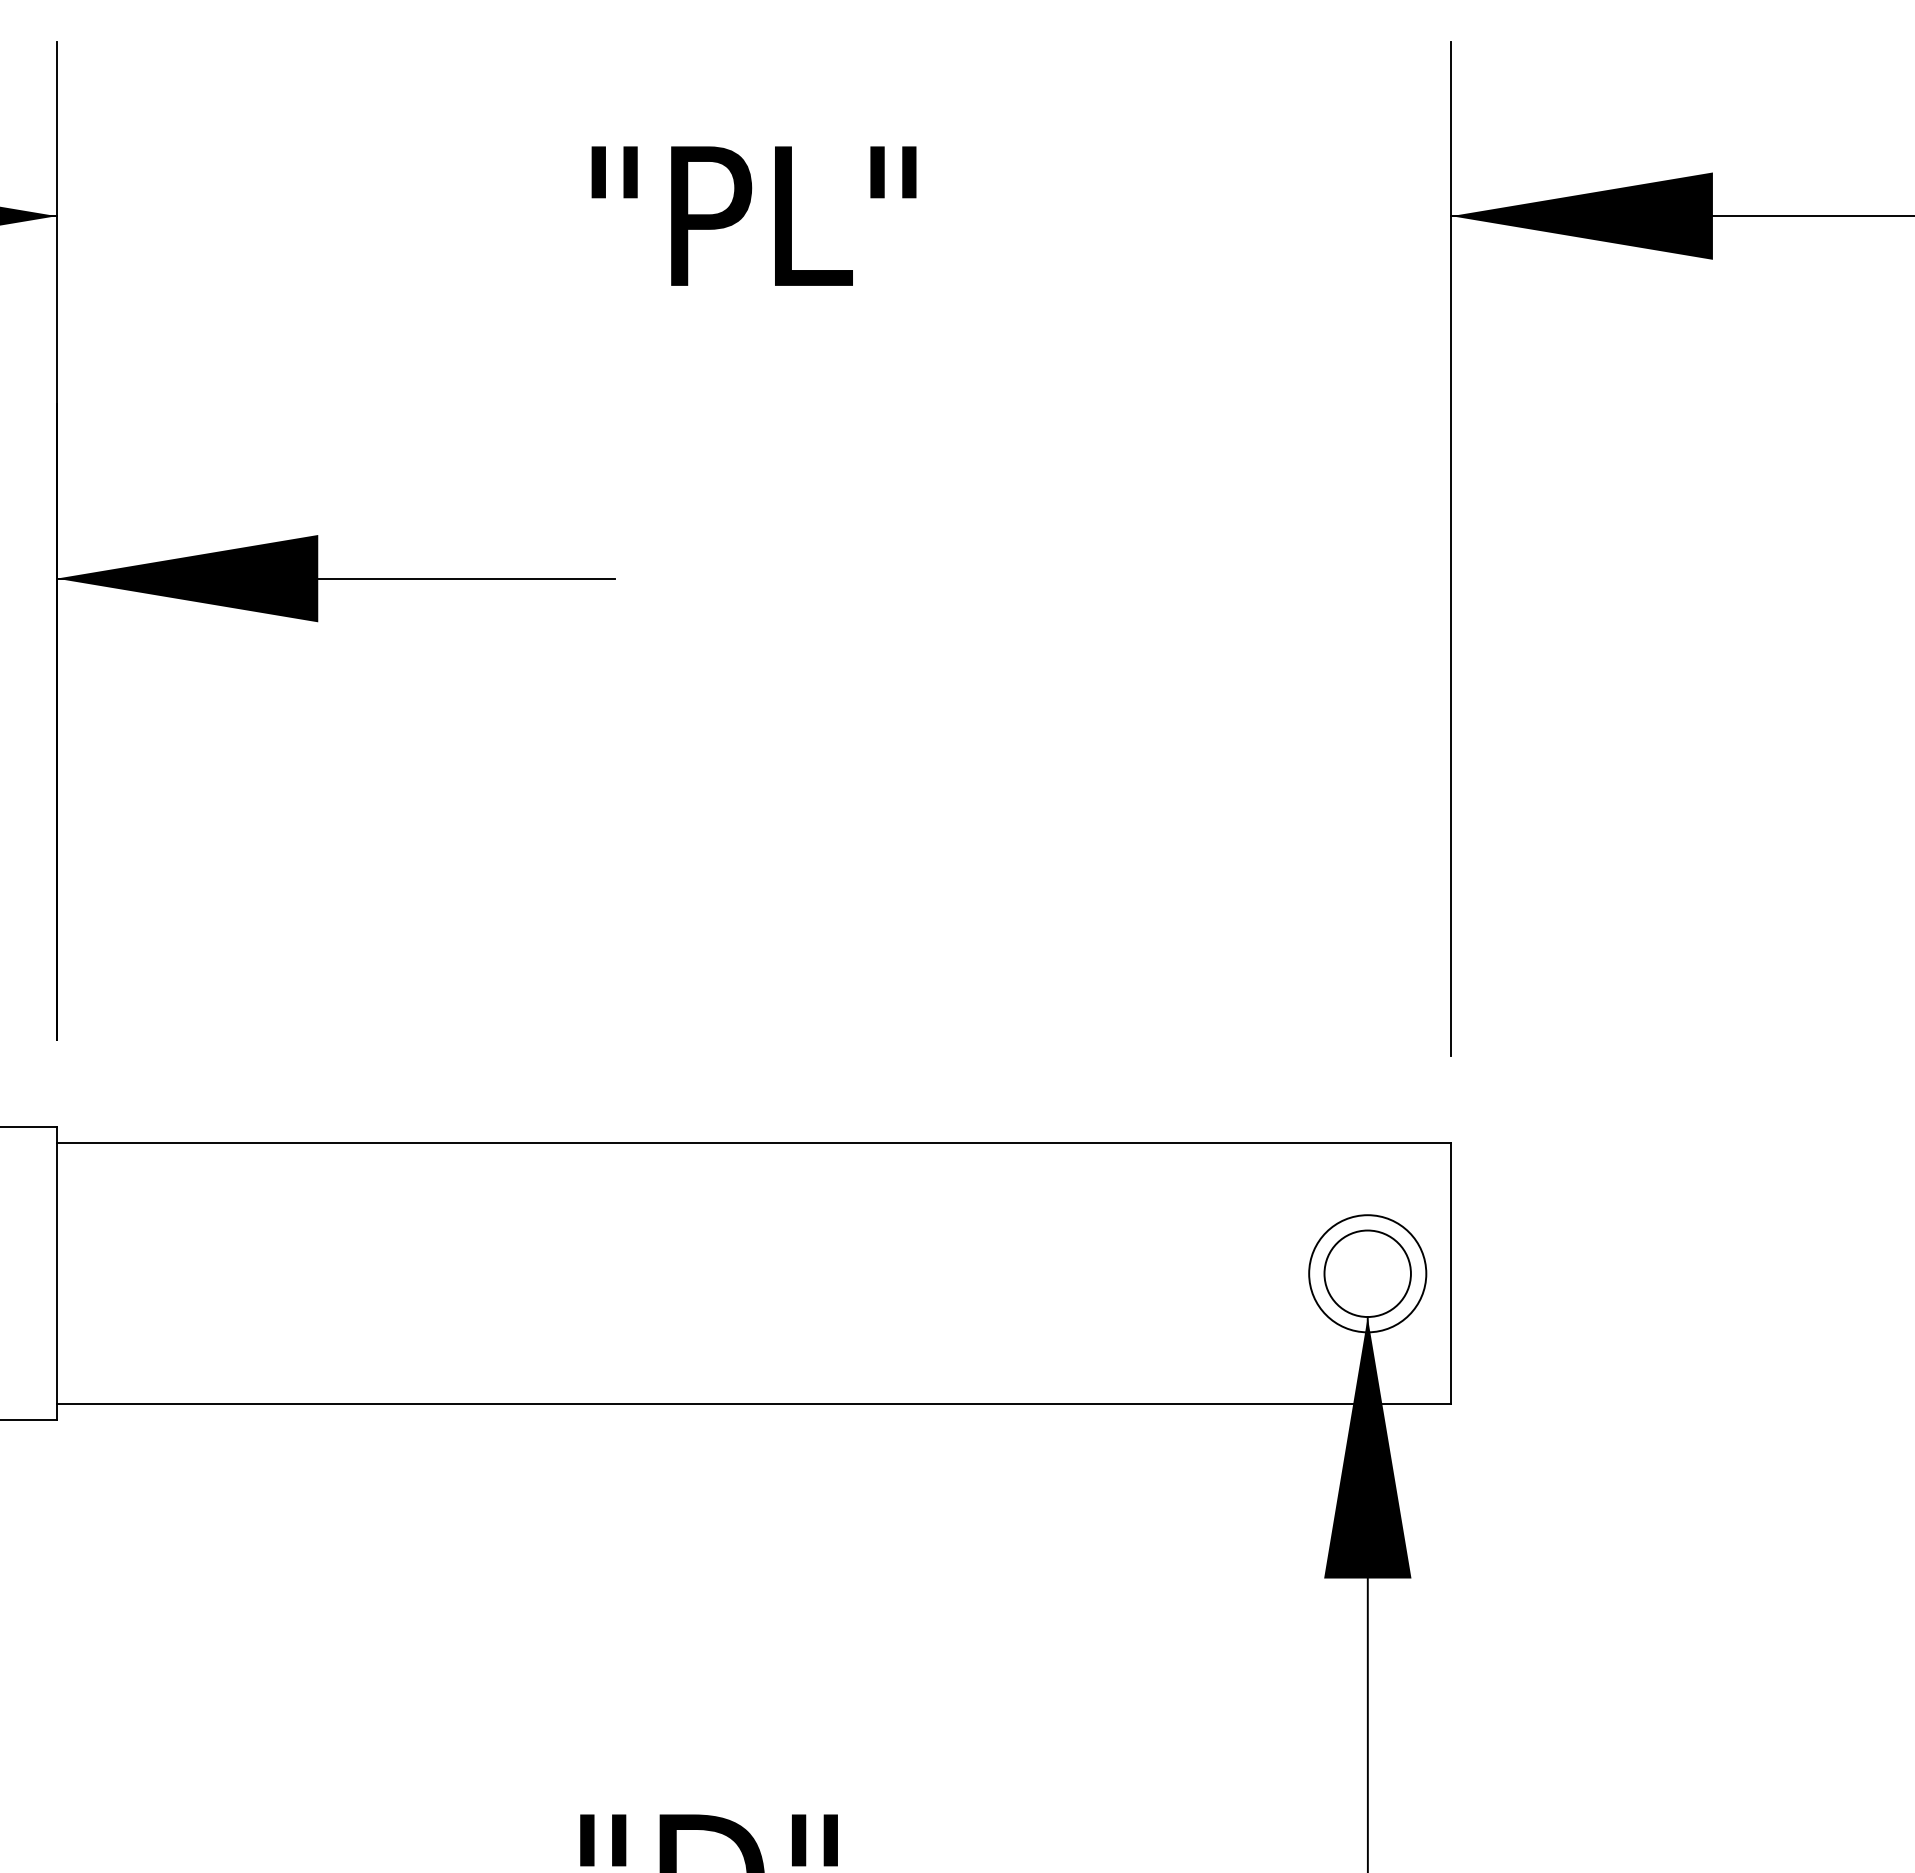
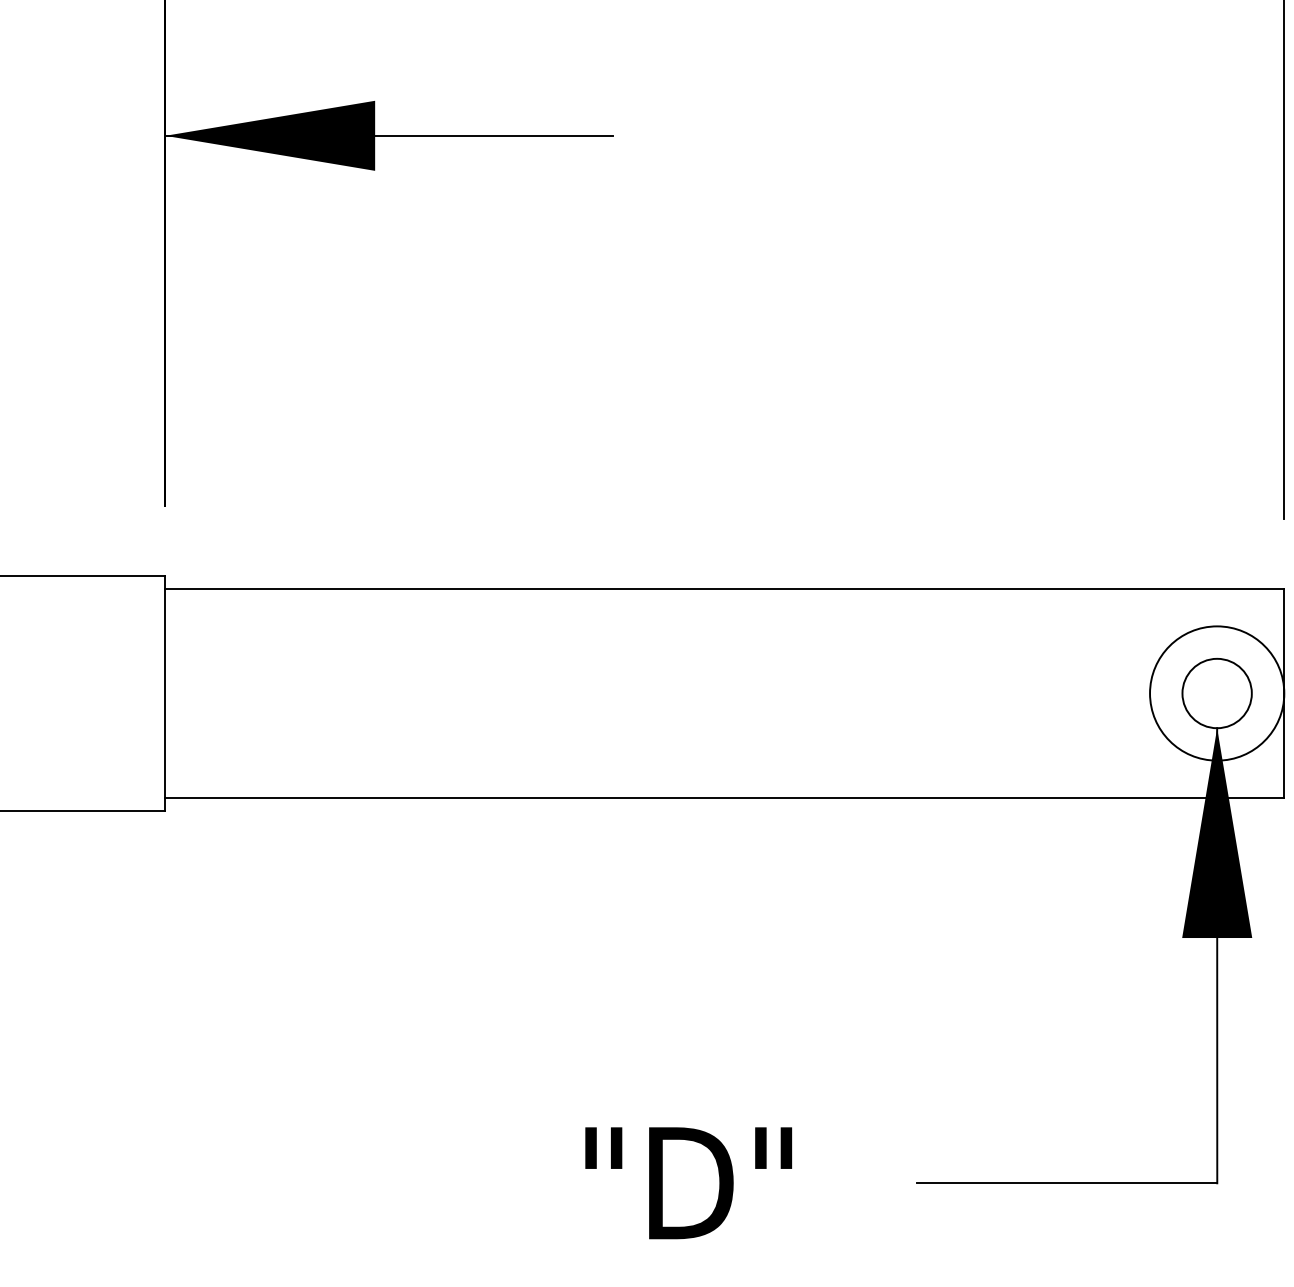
circle: (1367, 1273) -> (1216, 693), size x1.43

